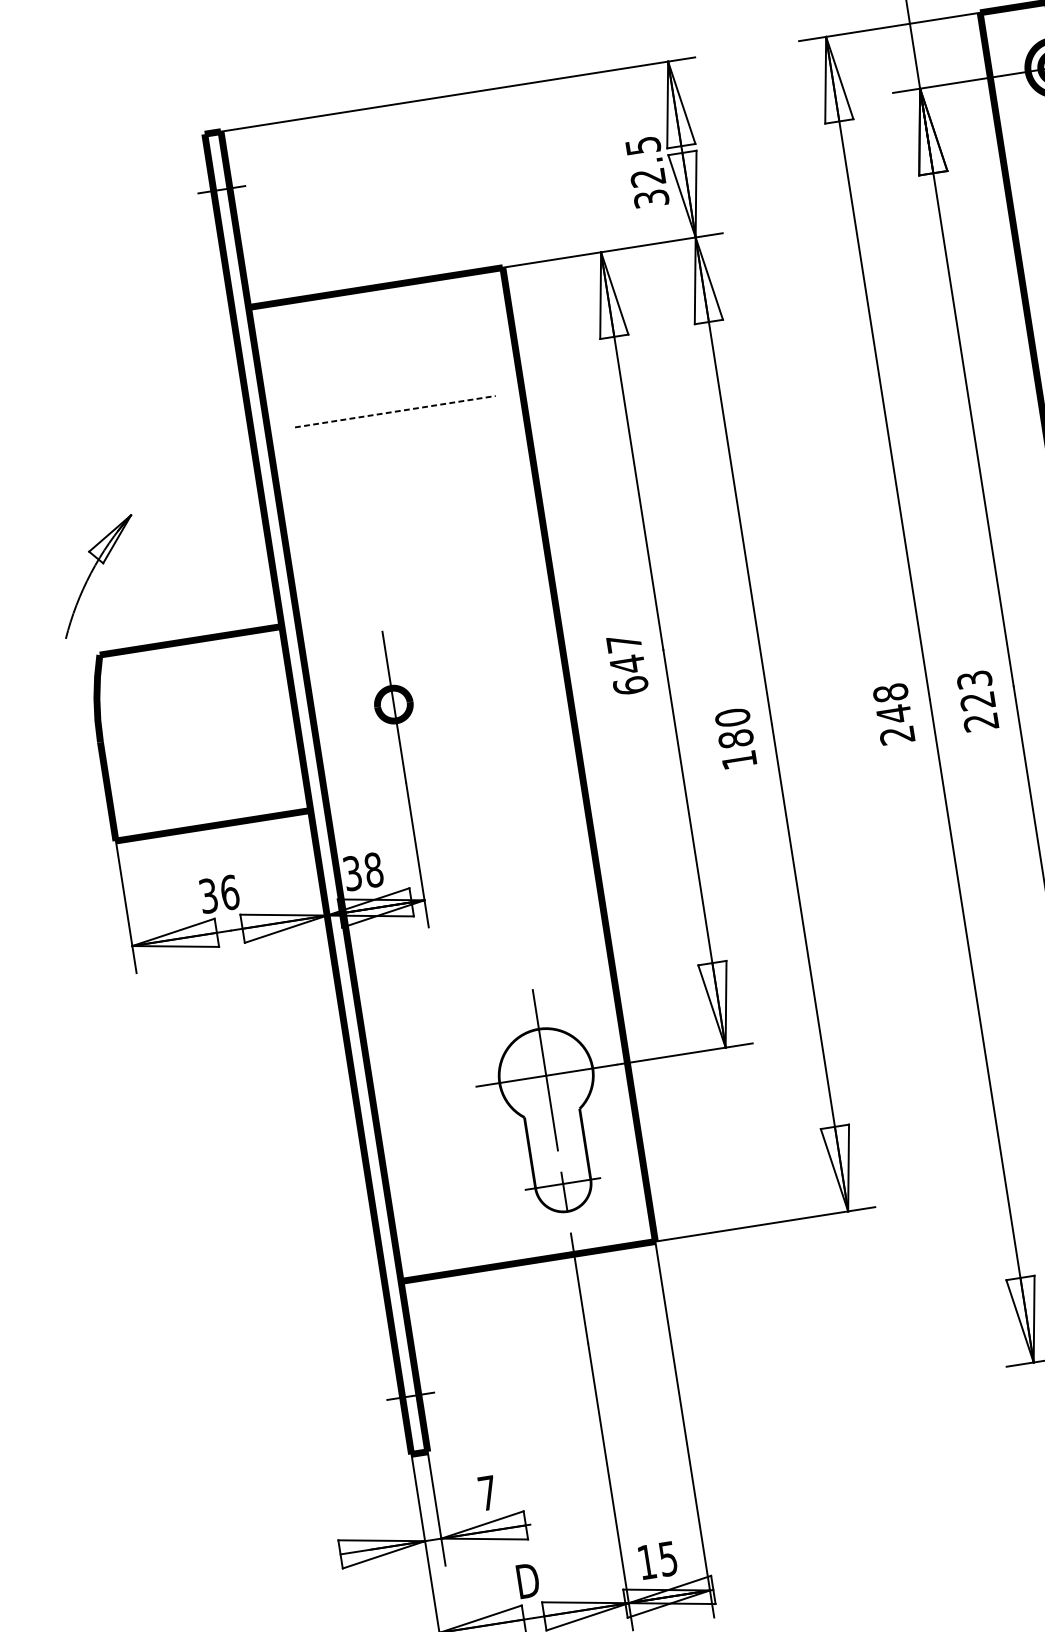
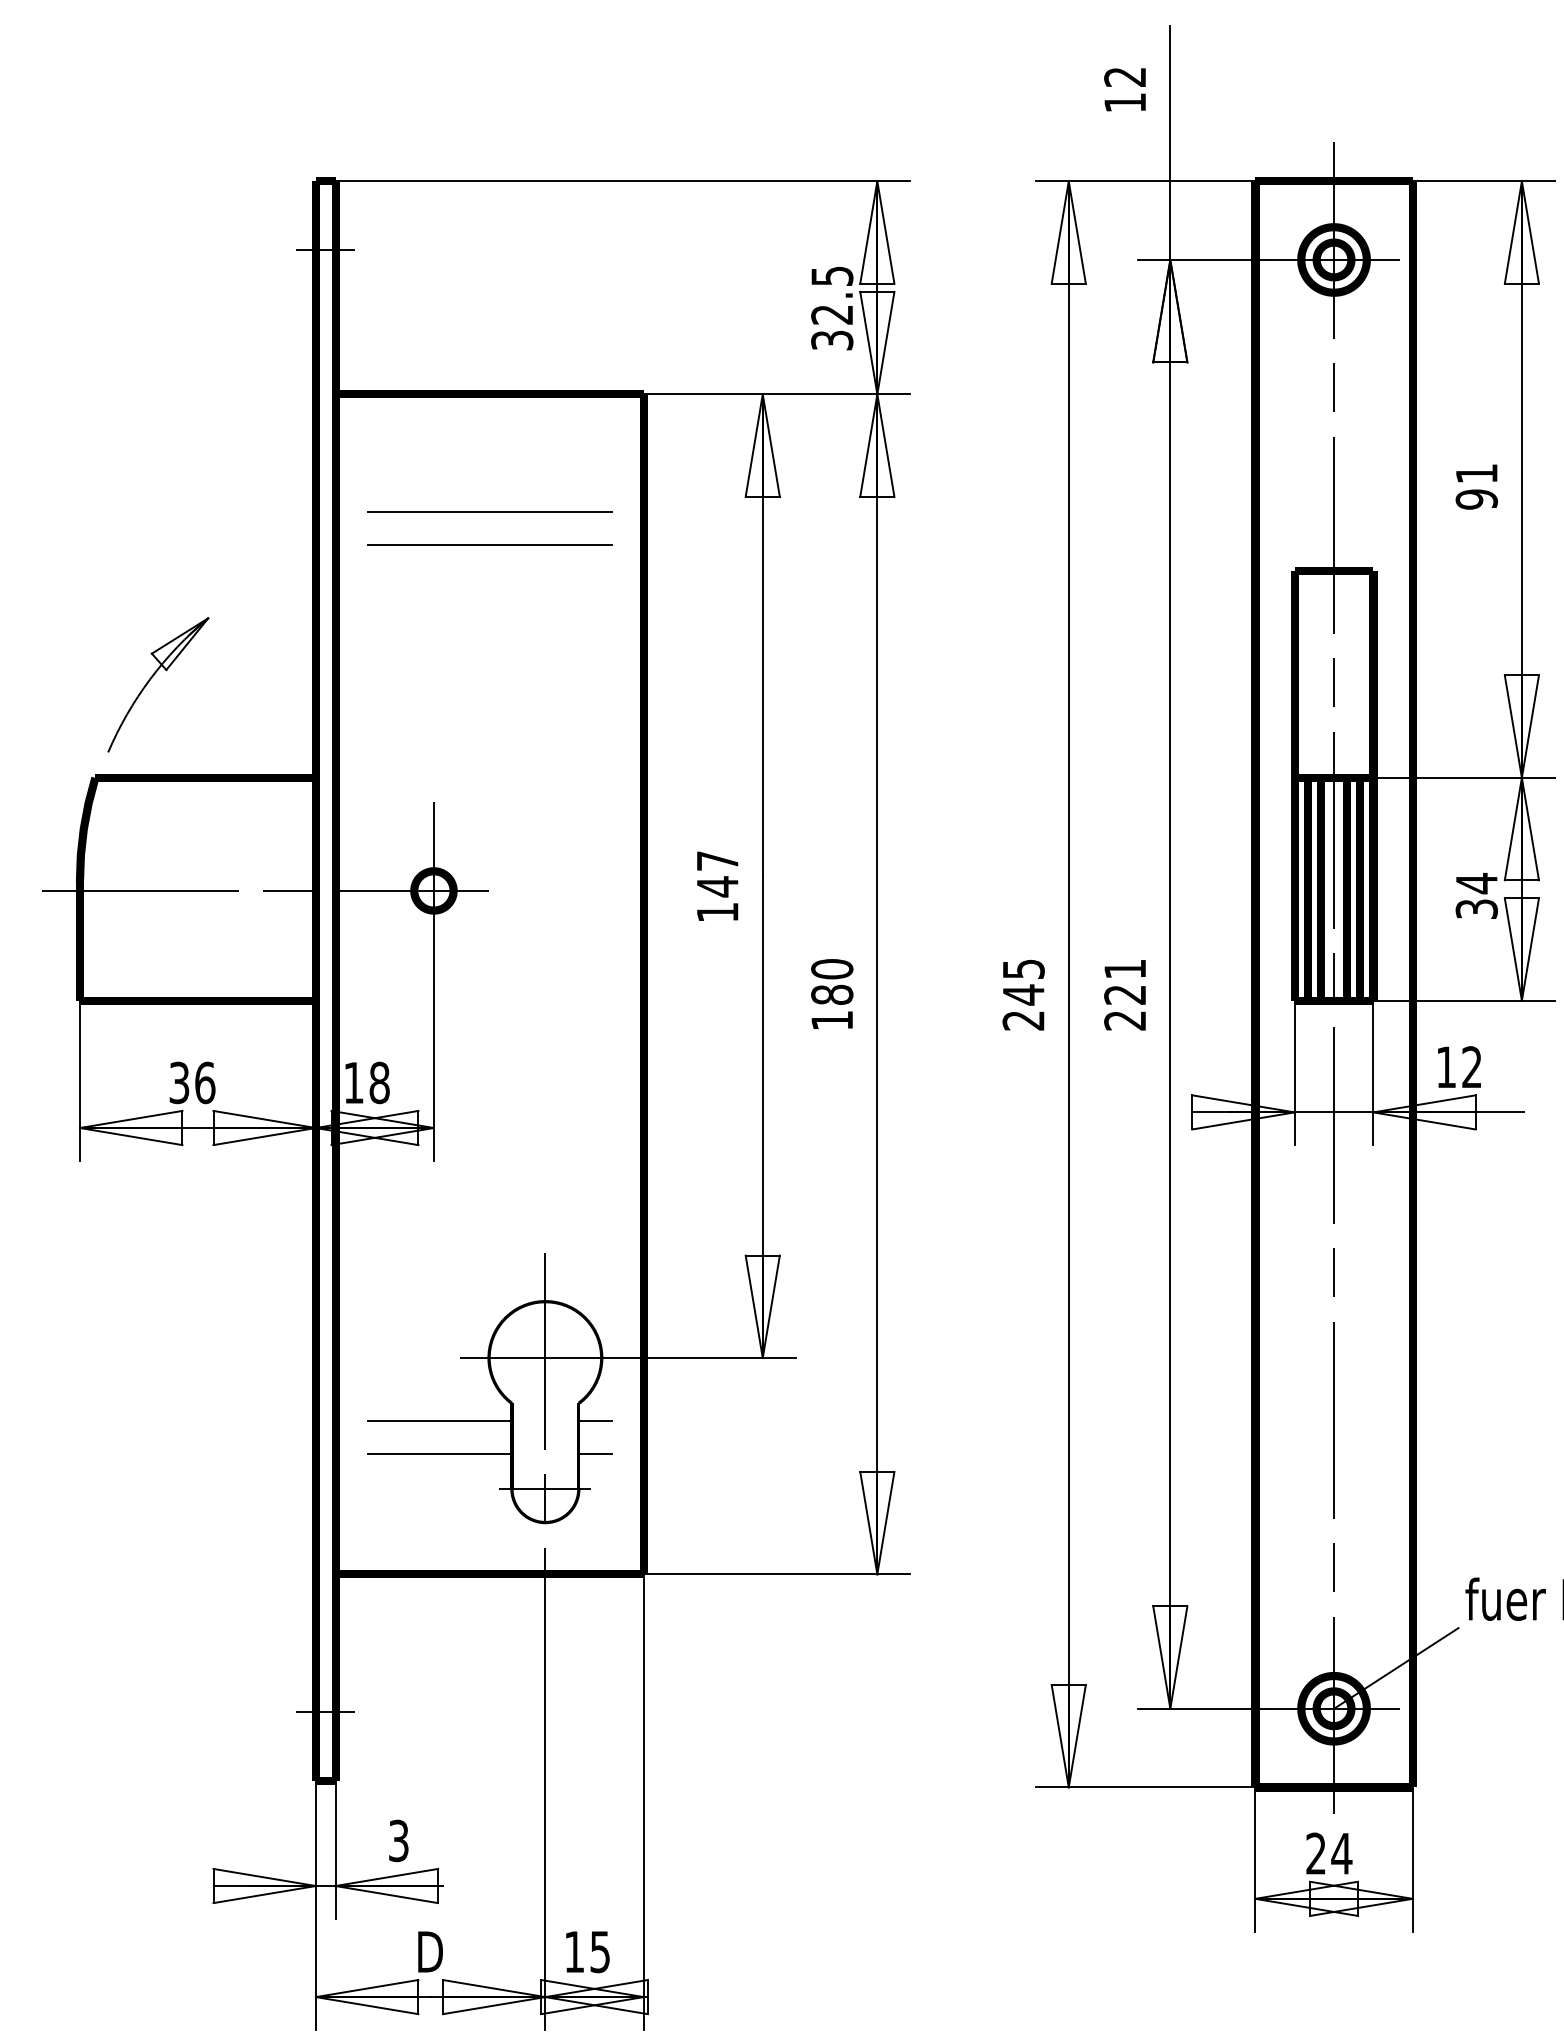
line: (390, 385) -> (489, 512), added
line: (394, 411) -> (489, 544), dashed -> solid
part: (92, 573) -> (151, 679), moved
text: (974, 679) -> (1125, 968), 223 -> 221
text: (630, 685) -> (717, 912), 647 -> 147
text: (890, 693) -> (1023, 969), 248 -> 245
line: (254, 726) -> (265, 890), added
text: (352, 873) -> (353, 1082), 38 -> 18
line: (594, 1121) -> (594, 1421), added
line: (467, 1141) -> (439, 1421), added
line: (599, 1148) -> (594, 1453), added
line: (471, 1168) -> (439, 1453), added
text: (487, 1492) -> (398, 1840), 7 -> 3

